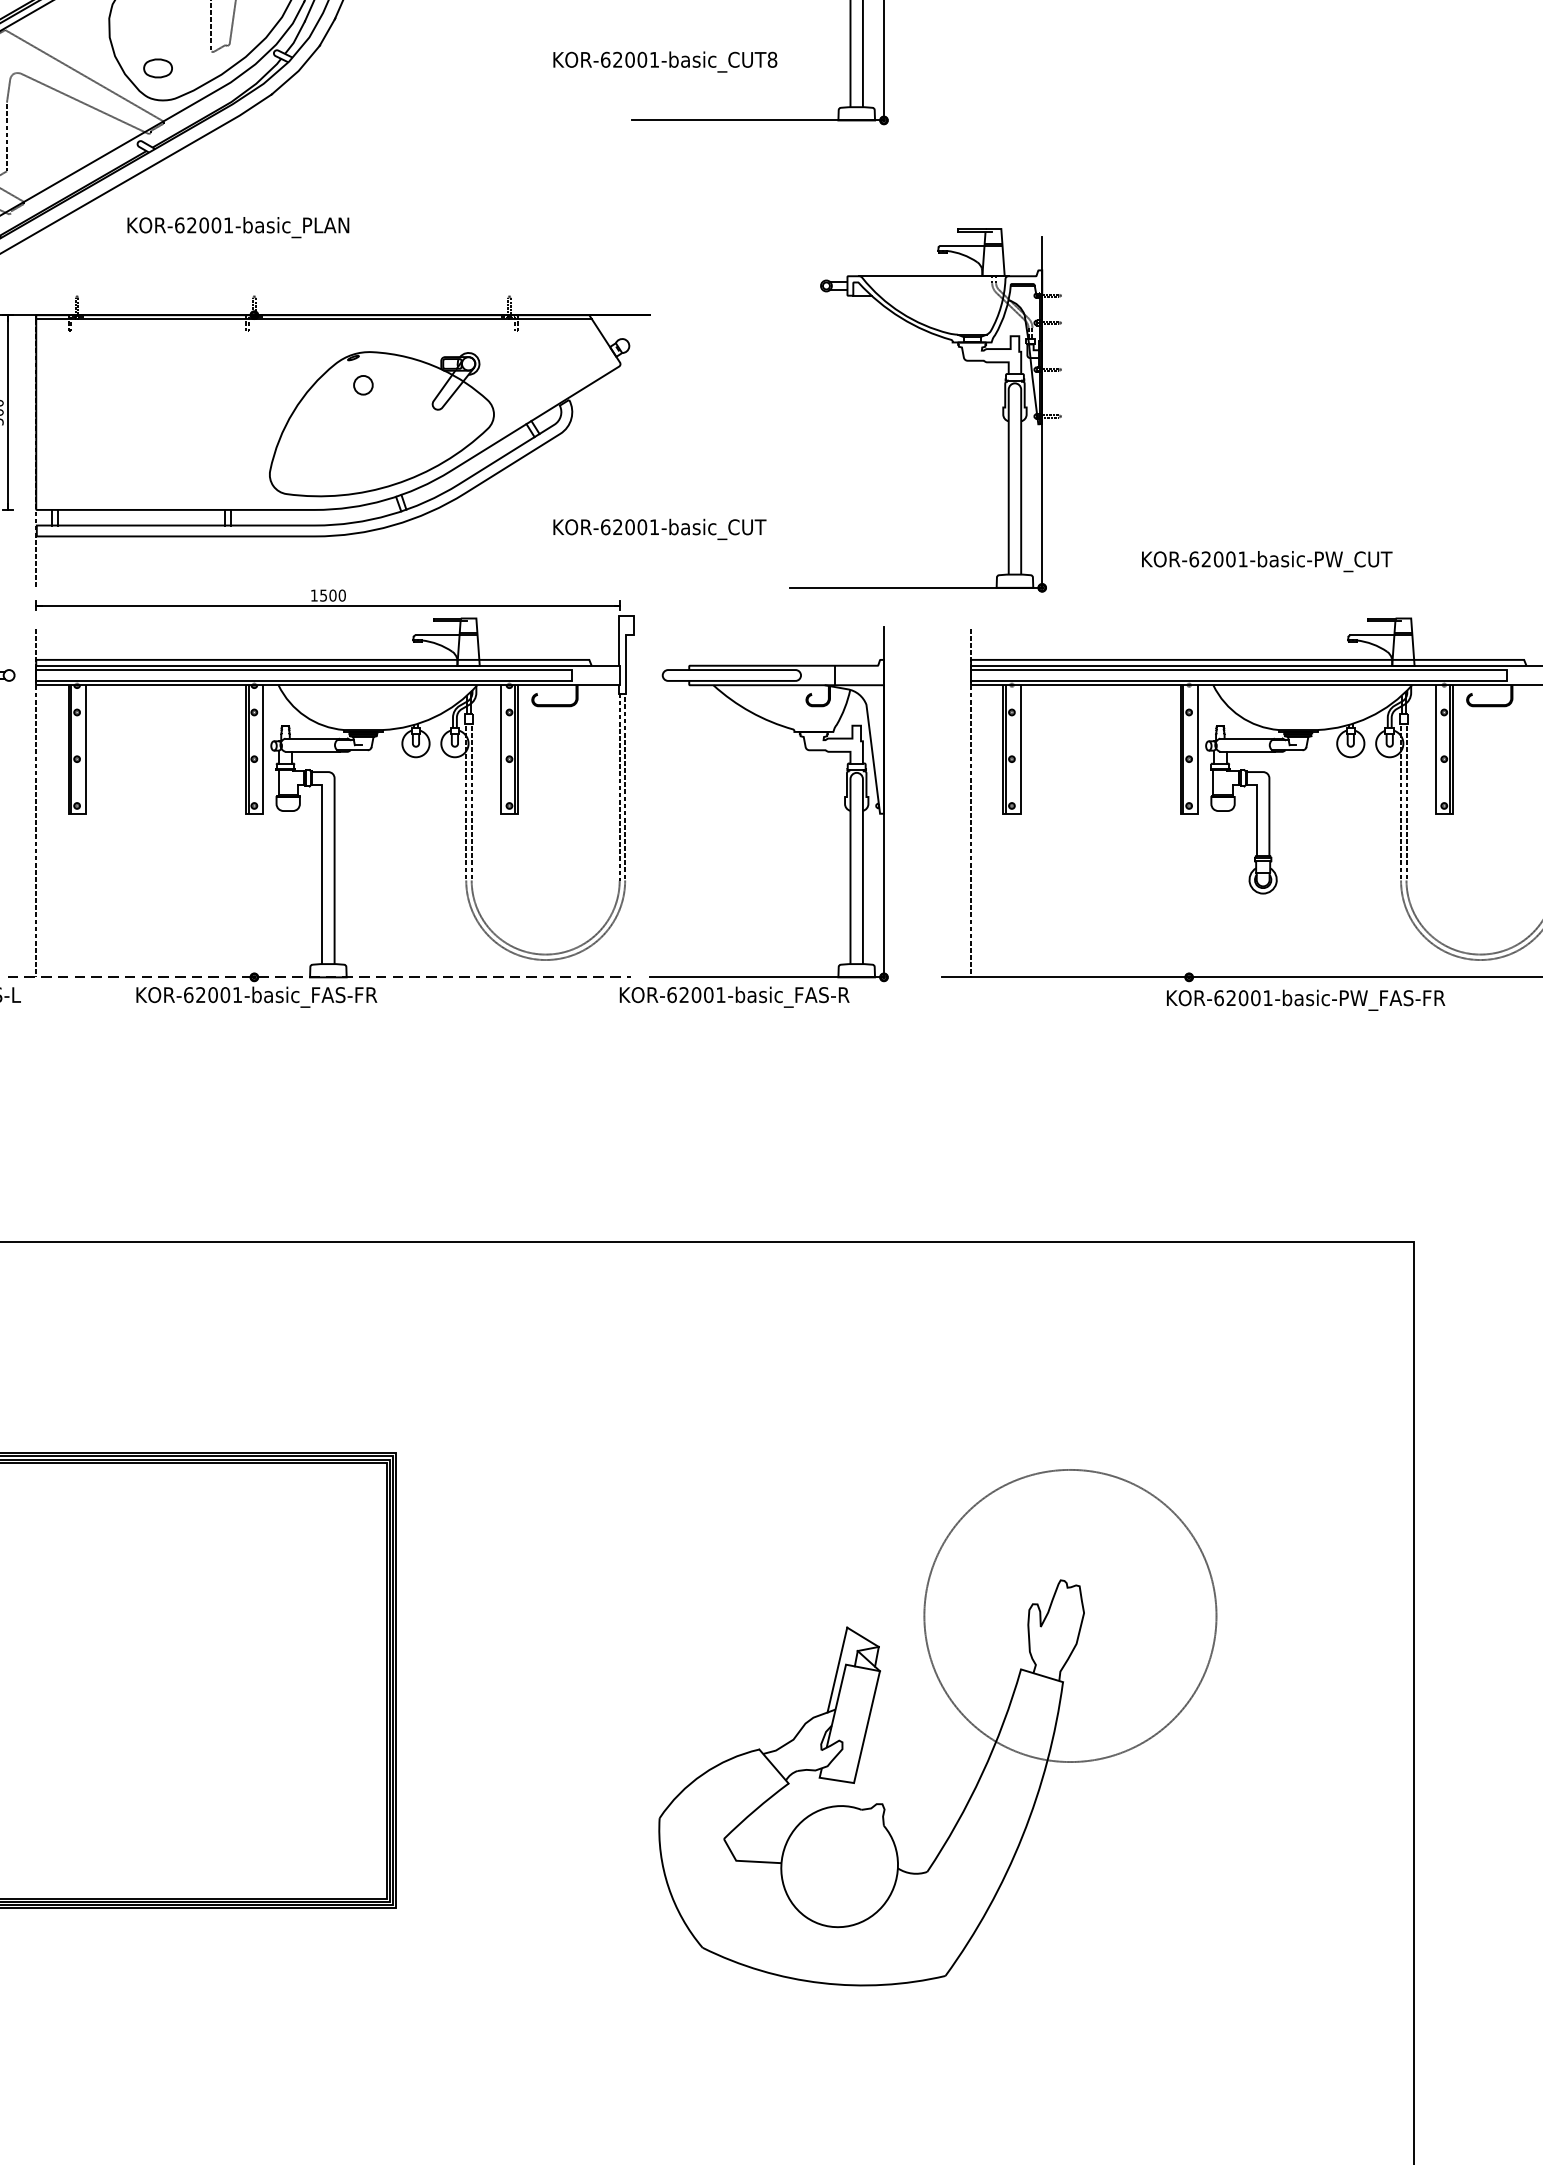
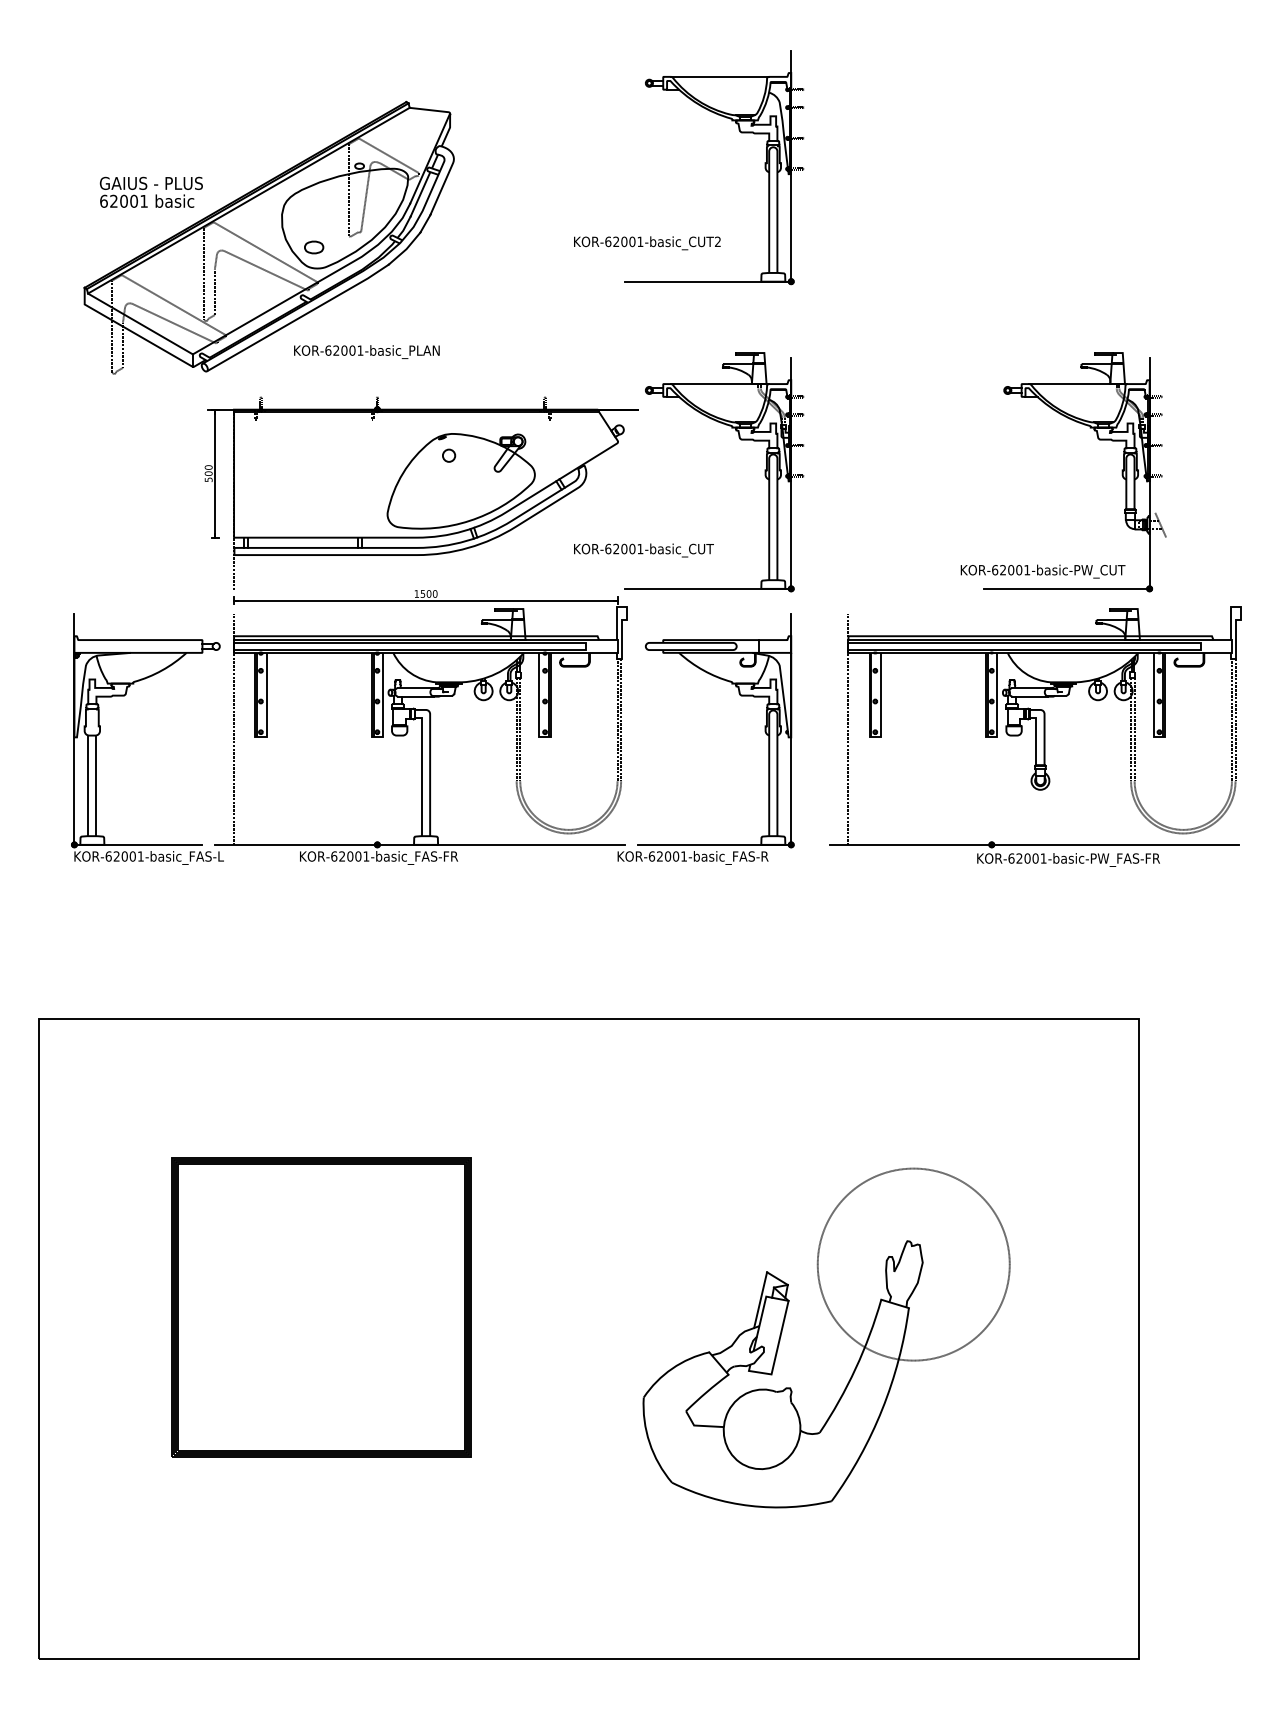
text: (771, 59) -> (717, 241), KOR-62001-basic_CUT8 -> KOR-62001-basic_CUT2
part: (965, 362) -> (740, 440), moved
part: (1353, 362) -> (1099, 440), added
line: (319, 976) -> (420, 844), dashed -> solid

